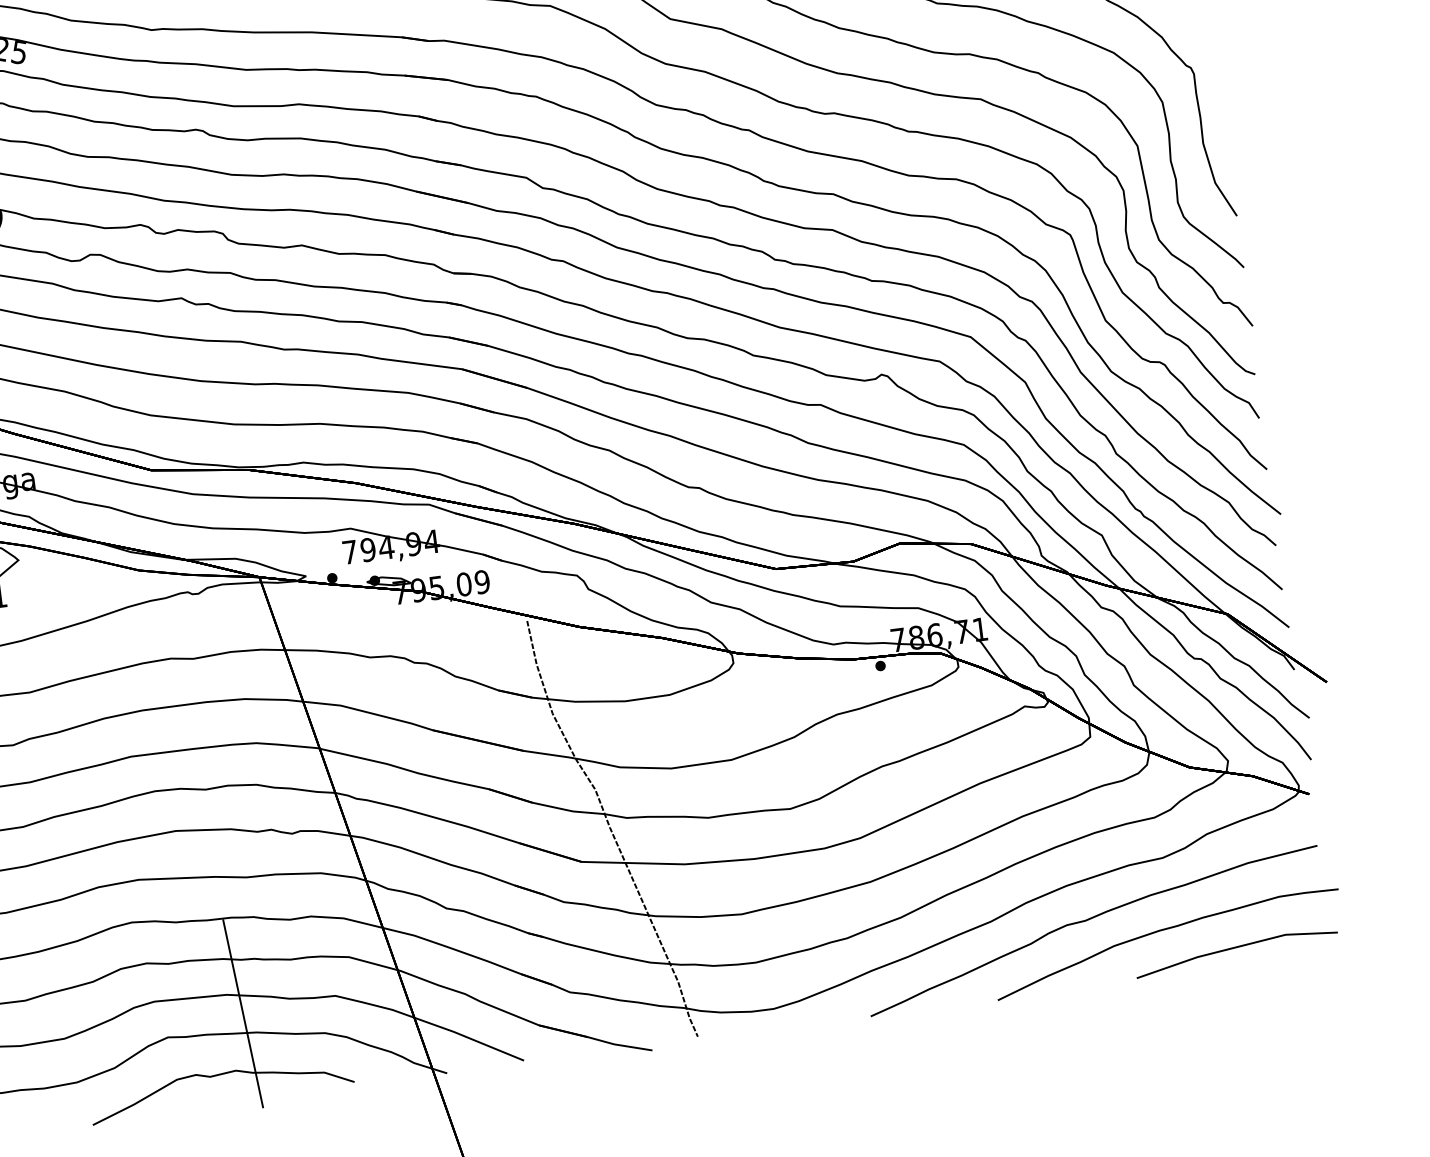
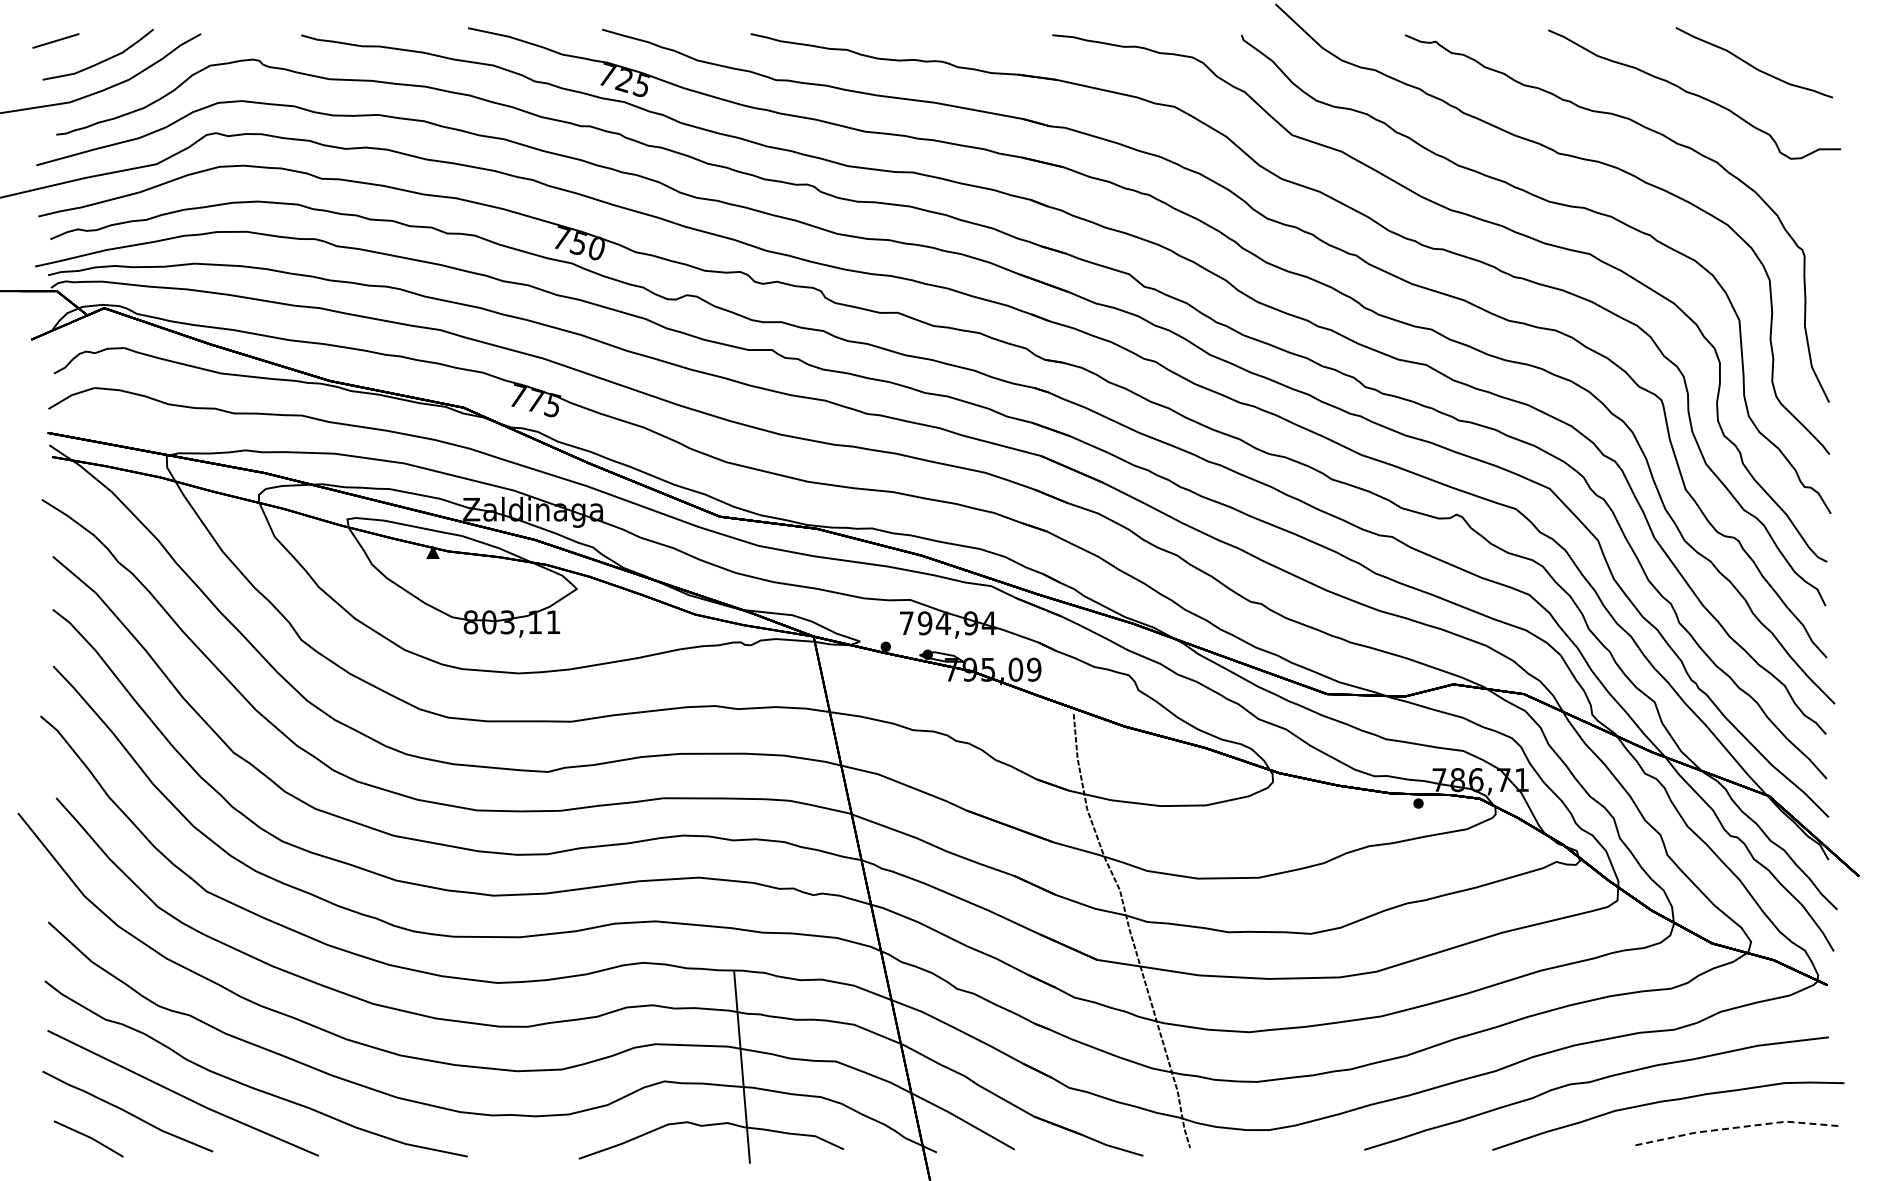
line: (1236, 947) -> (1735, 1127), solid -> dashed

